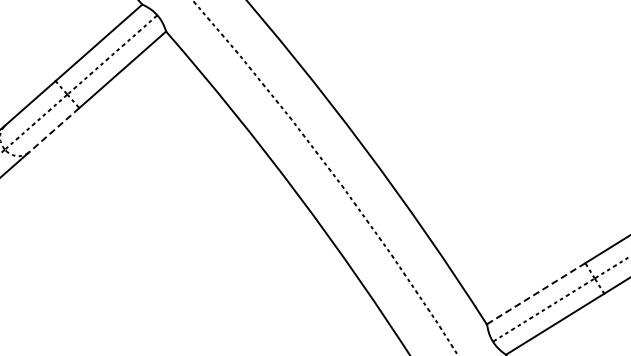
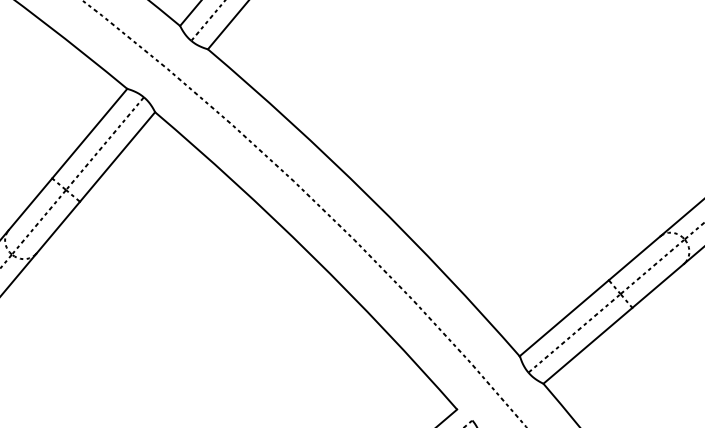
line: (54, 130) -> (58, 227), dashed -> solid
line: (536, 293) -> (564, 317), dashed -> solid

